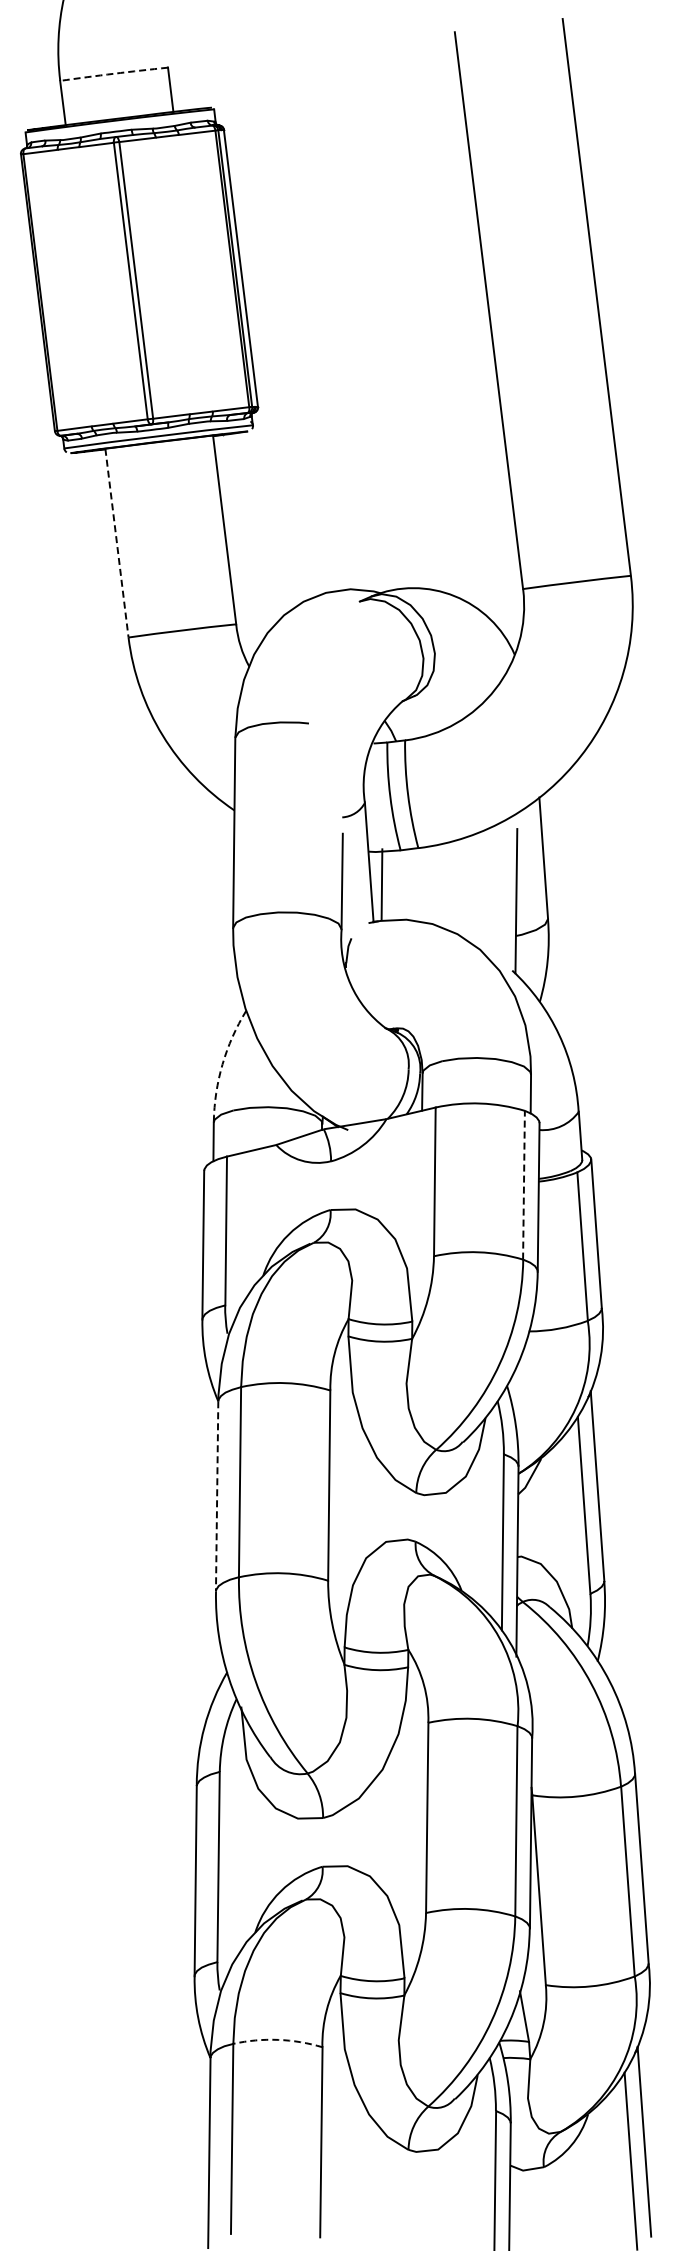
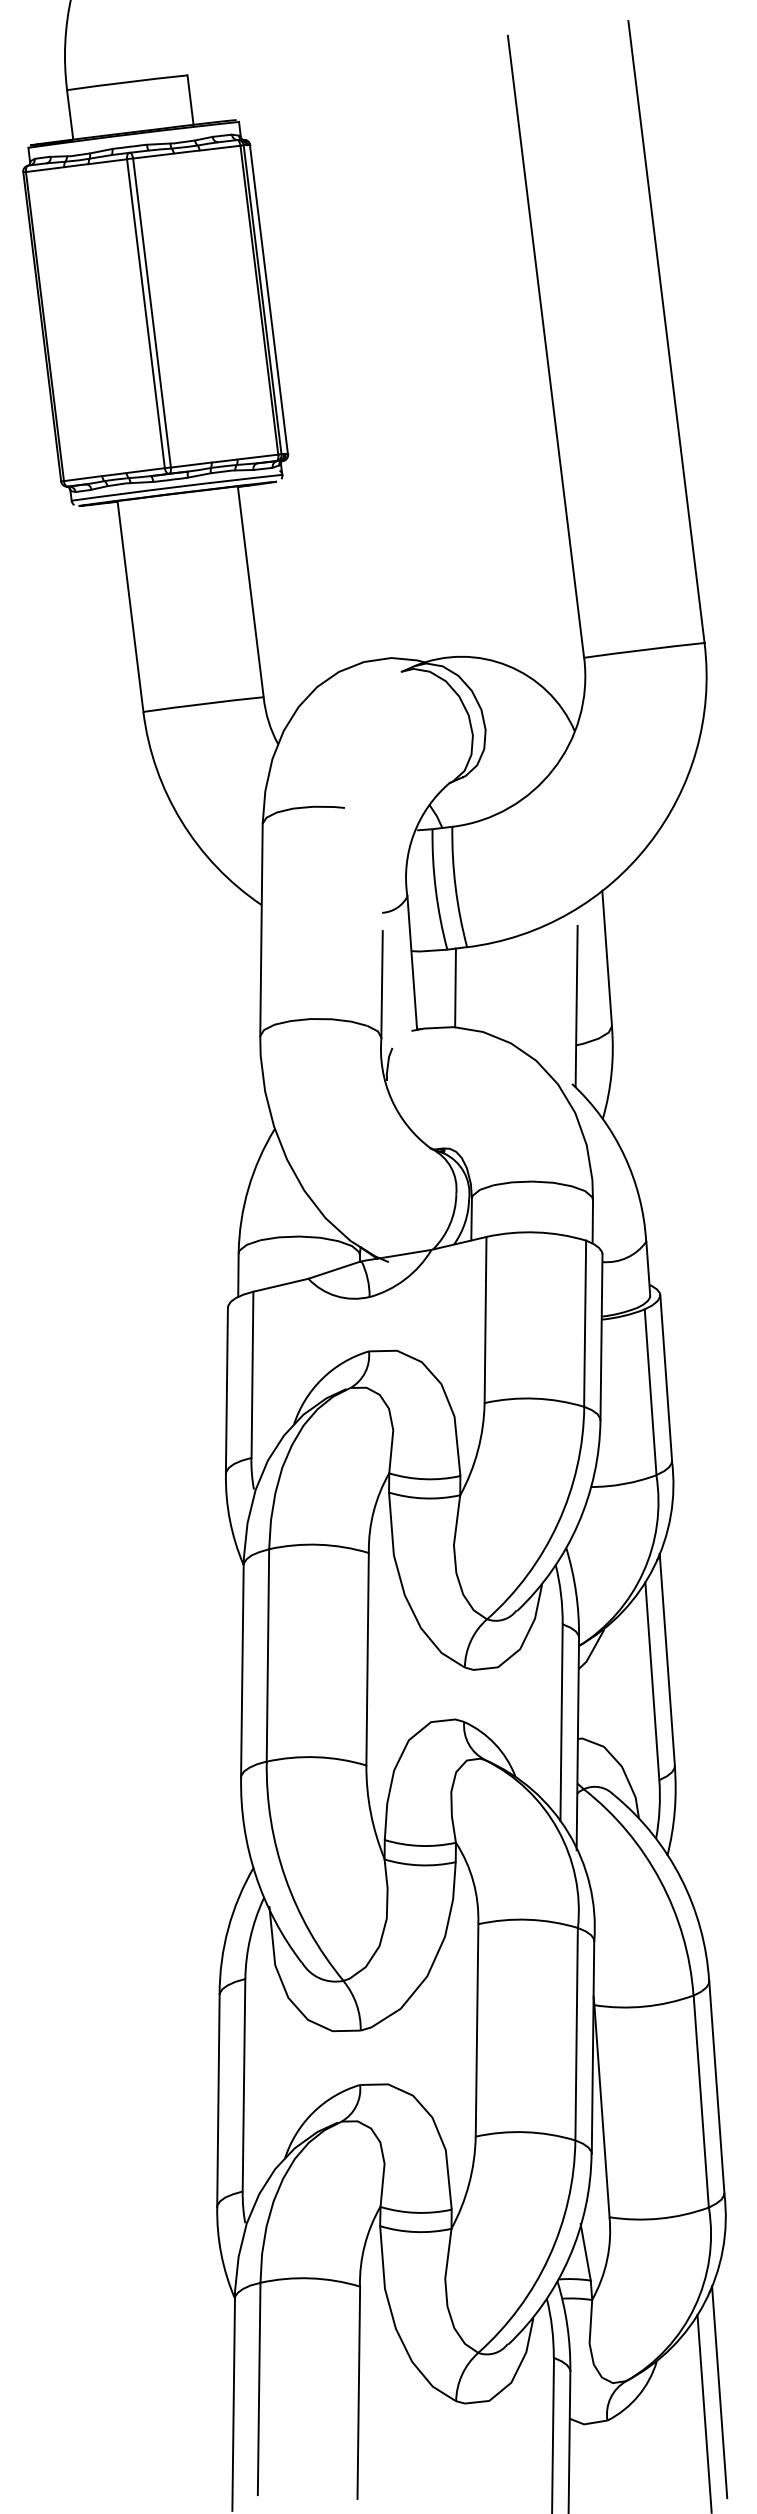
arc: (114, 73) -> (127, 81), dashed -> solid
line: (117, 543) -> (131, 606), dashed -> solid
line: (381, 884) -> (455, 987), moved
arc: (222, 1064) -> (248, 1188), dashed -> solid
line: (523, 1184) -> (584, 1322), dashed -> solid
line: (217, 1496) -> (242, 1671), dashed -> solid
arc: (278, 2039) -> (310, 2277), dashed -> solid

